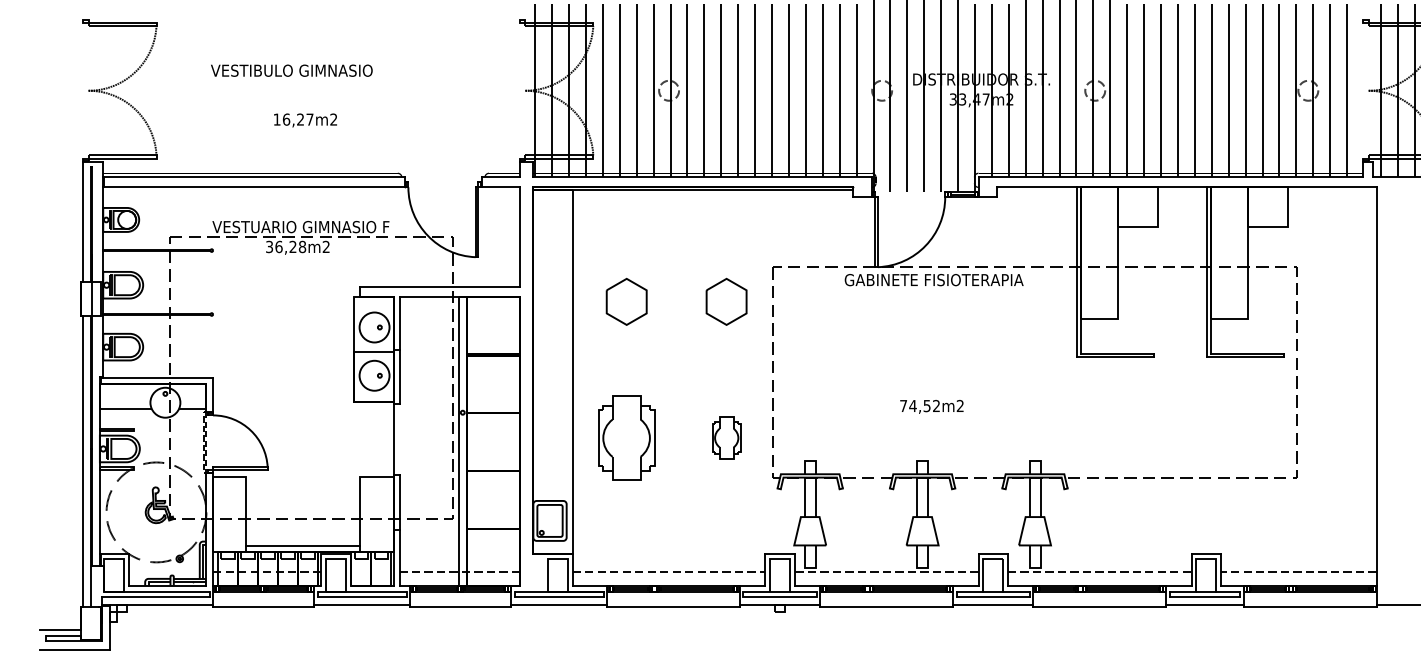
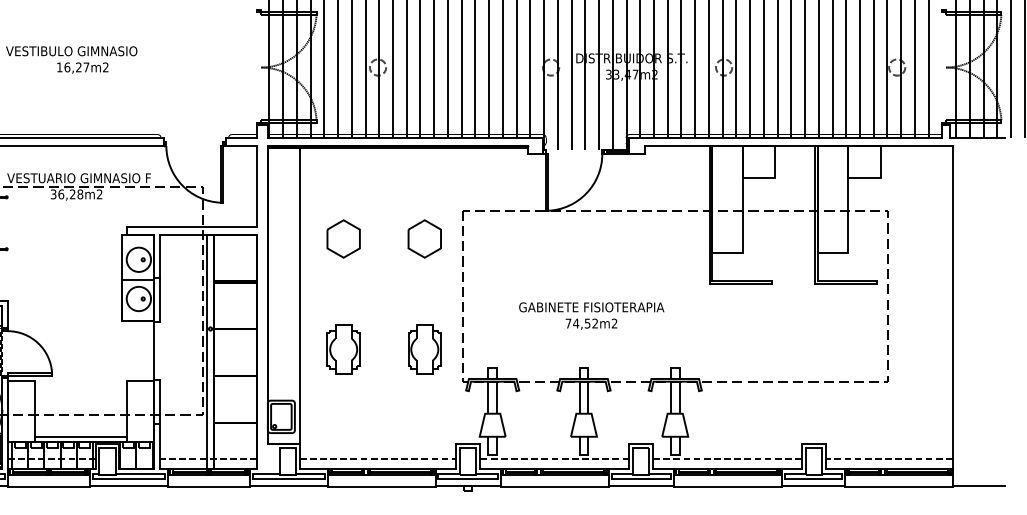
text: (305, 120) -> (82, 68), moved
text: (933, 280) -> (591, 307), moved
part: (626, 437) -> (343, 349), size x0.71
part: (726, 437) -> (424, 349), size x1.43

